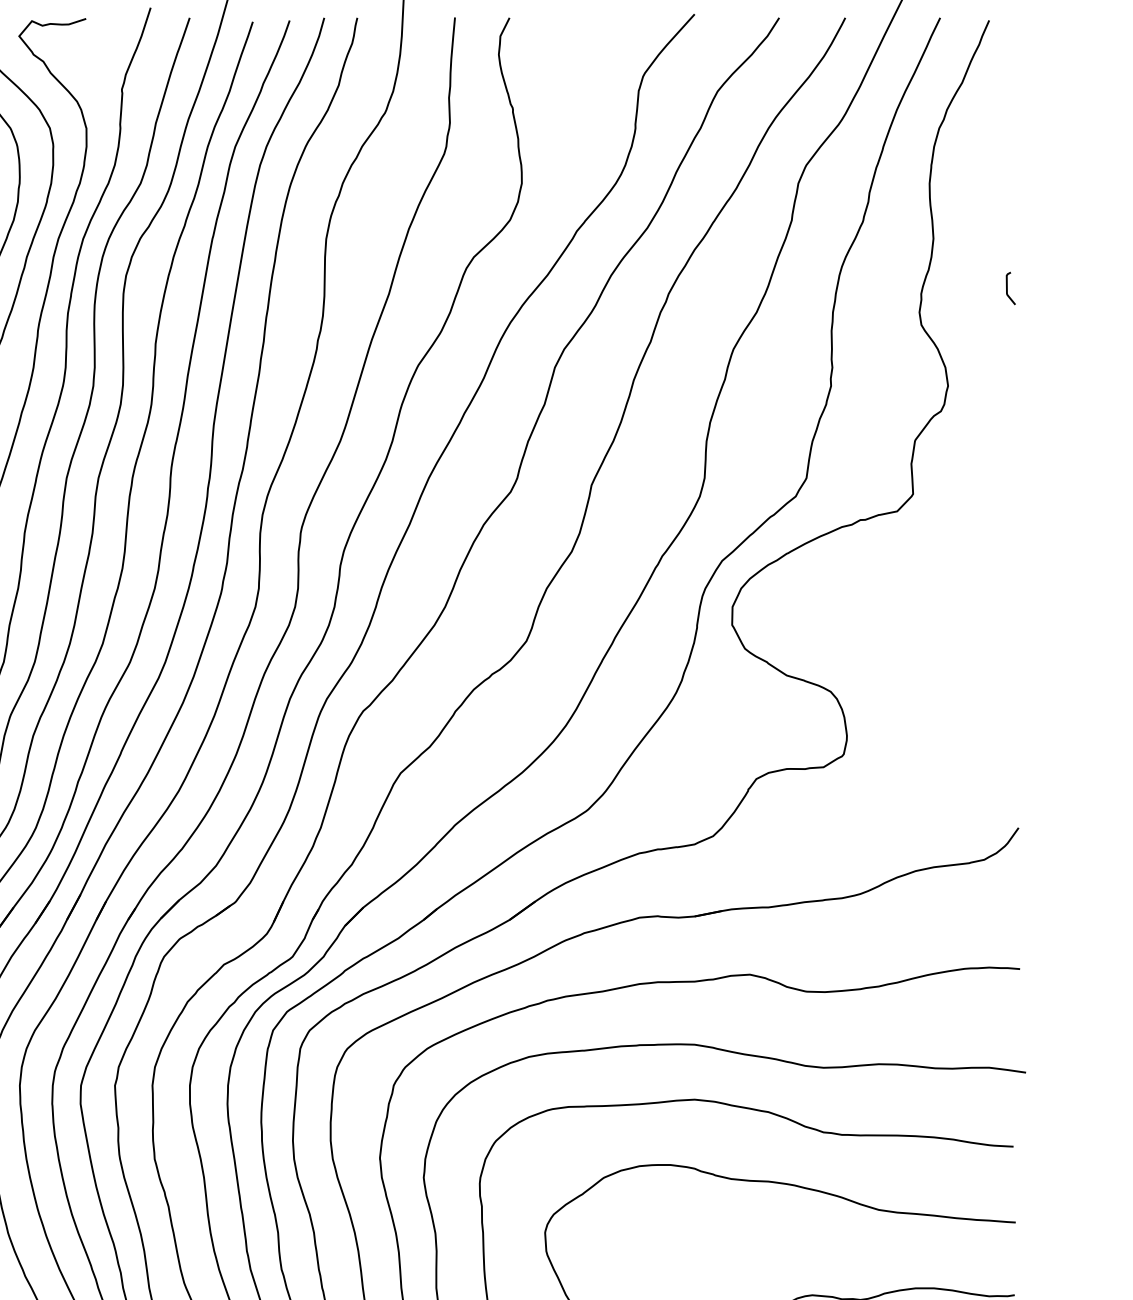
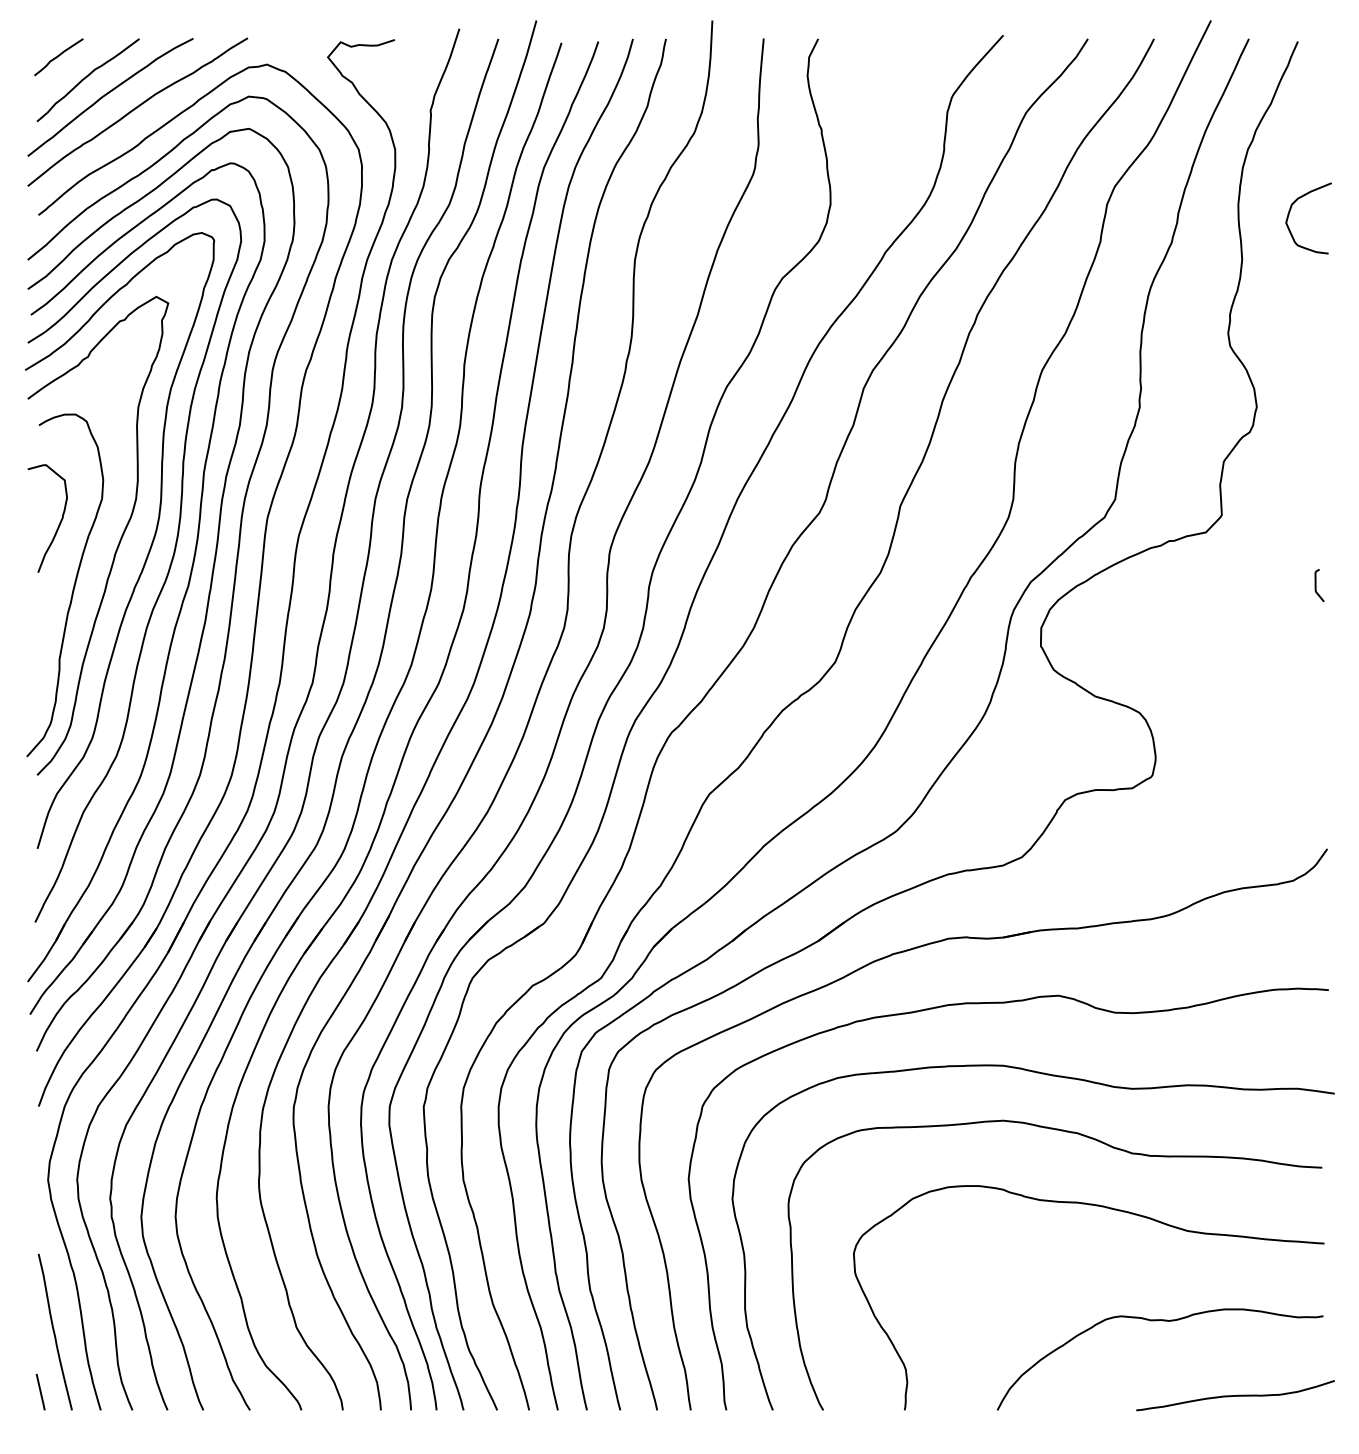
curve: (981, 191) -> (1290, 212), added
curve: (1007, 288) -> (1316, 585), moved

